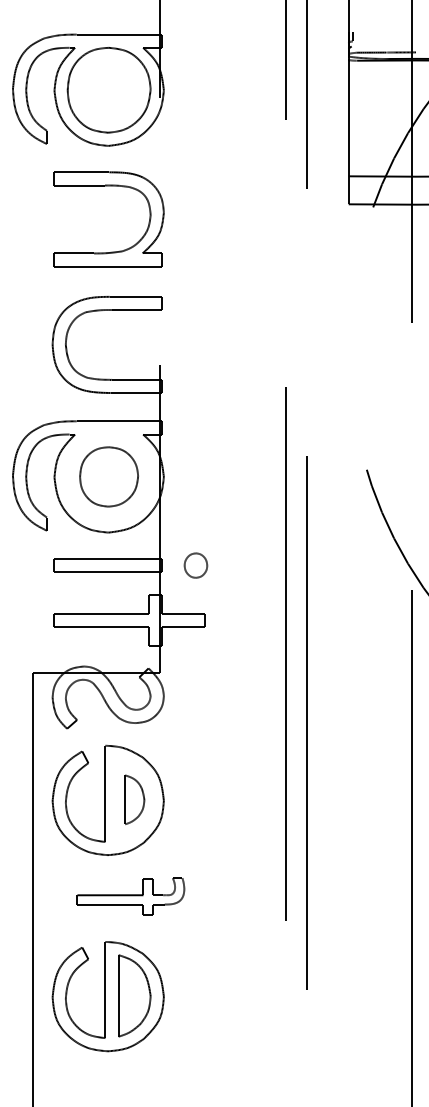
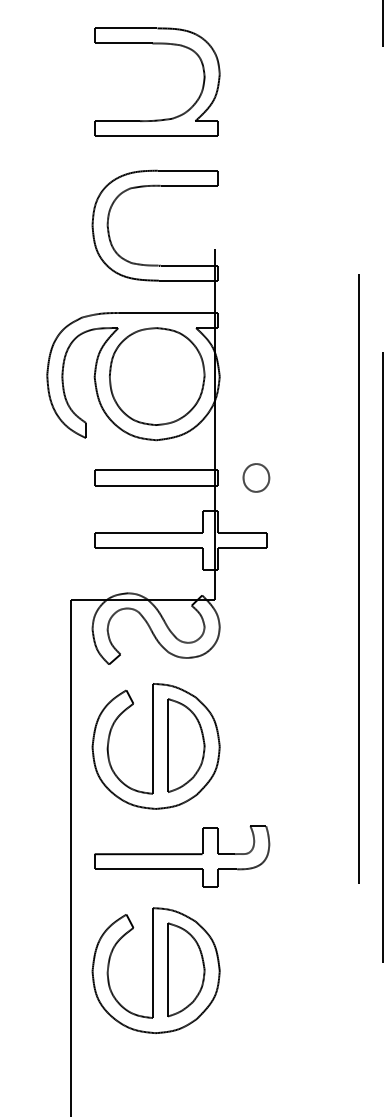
part: (108, 476) -> (156, 376), size x1.43
part: (134, 799) -> (186, 745), size x1.67
part: (130, 896) -> (181, 856), size x1.43

